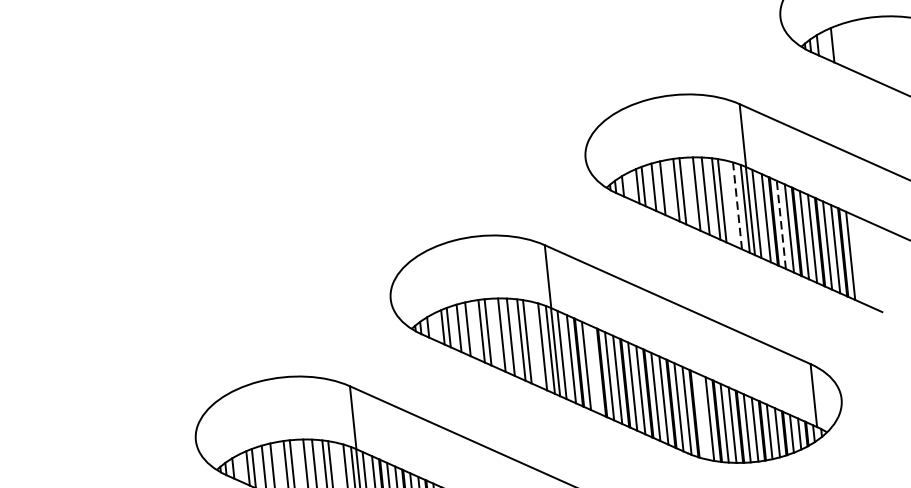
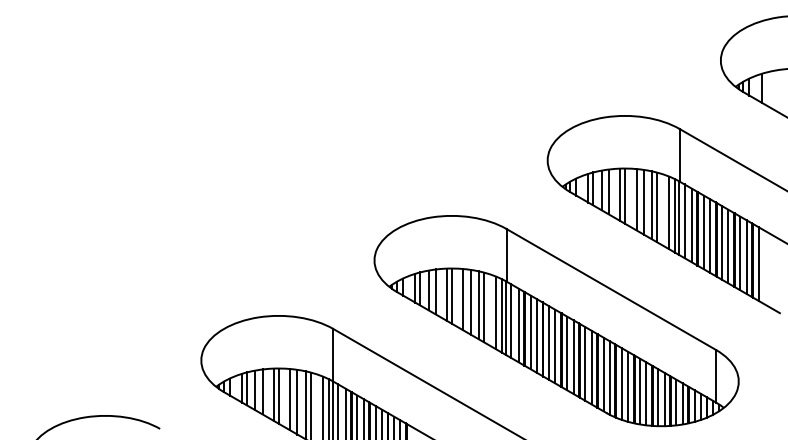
line: (737, 205) -> (669, 212), dashed -> solid
line: (780, 225) -> (703, 232), dashed -> solid
line: (595, 368) -> (537, 335), added
line: (701, 415) -> (621, 383), added

